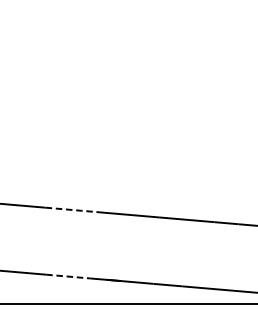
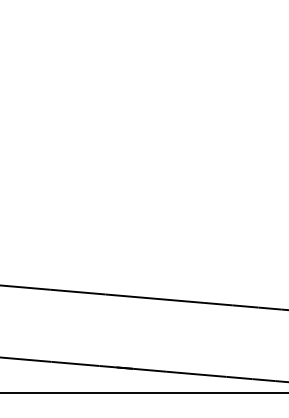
line: (71, 210) -> (78, 292), dashed -> solid
line: (68, 276) -> (75, 363), dashed -> solid

